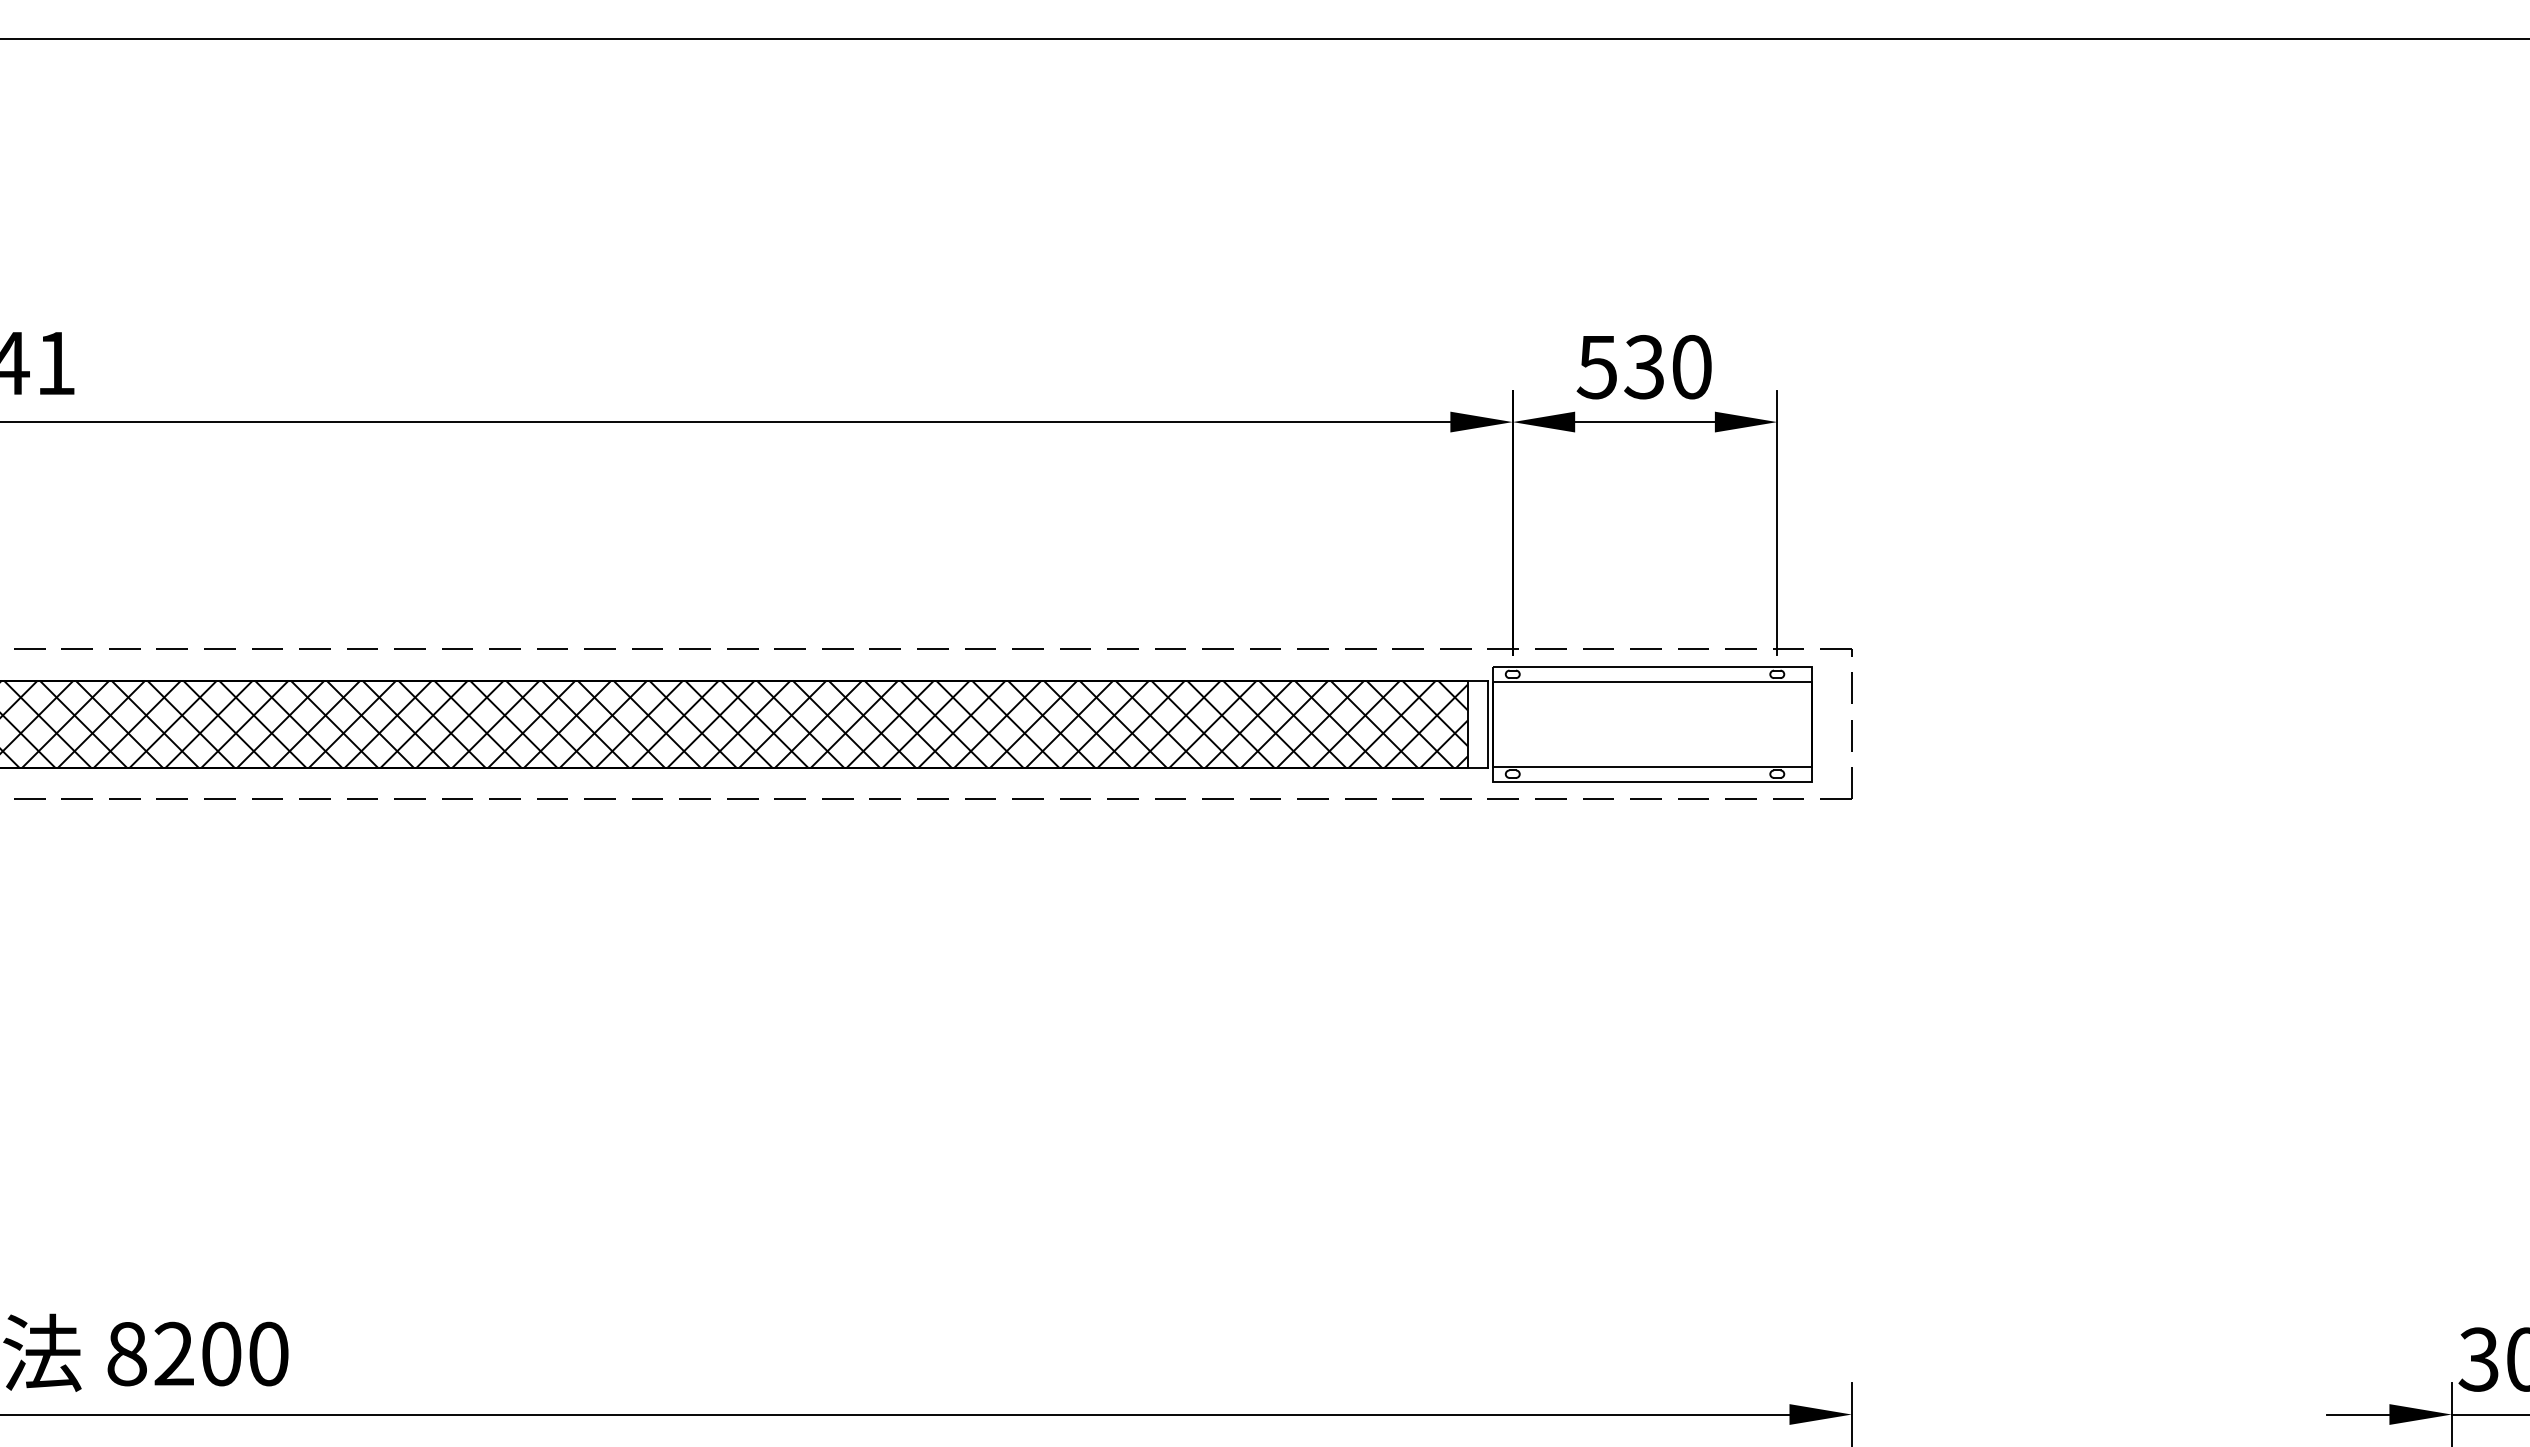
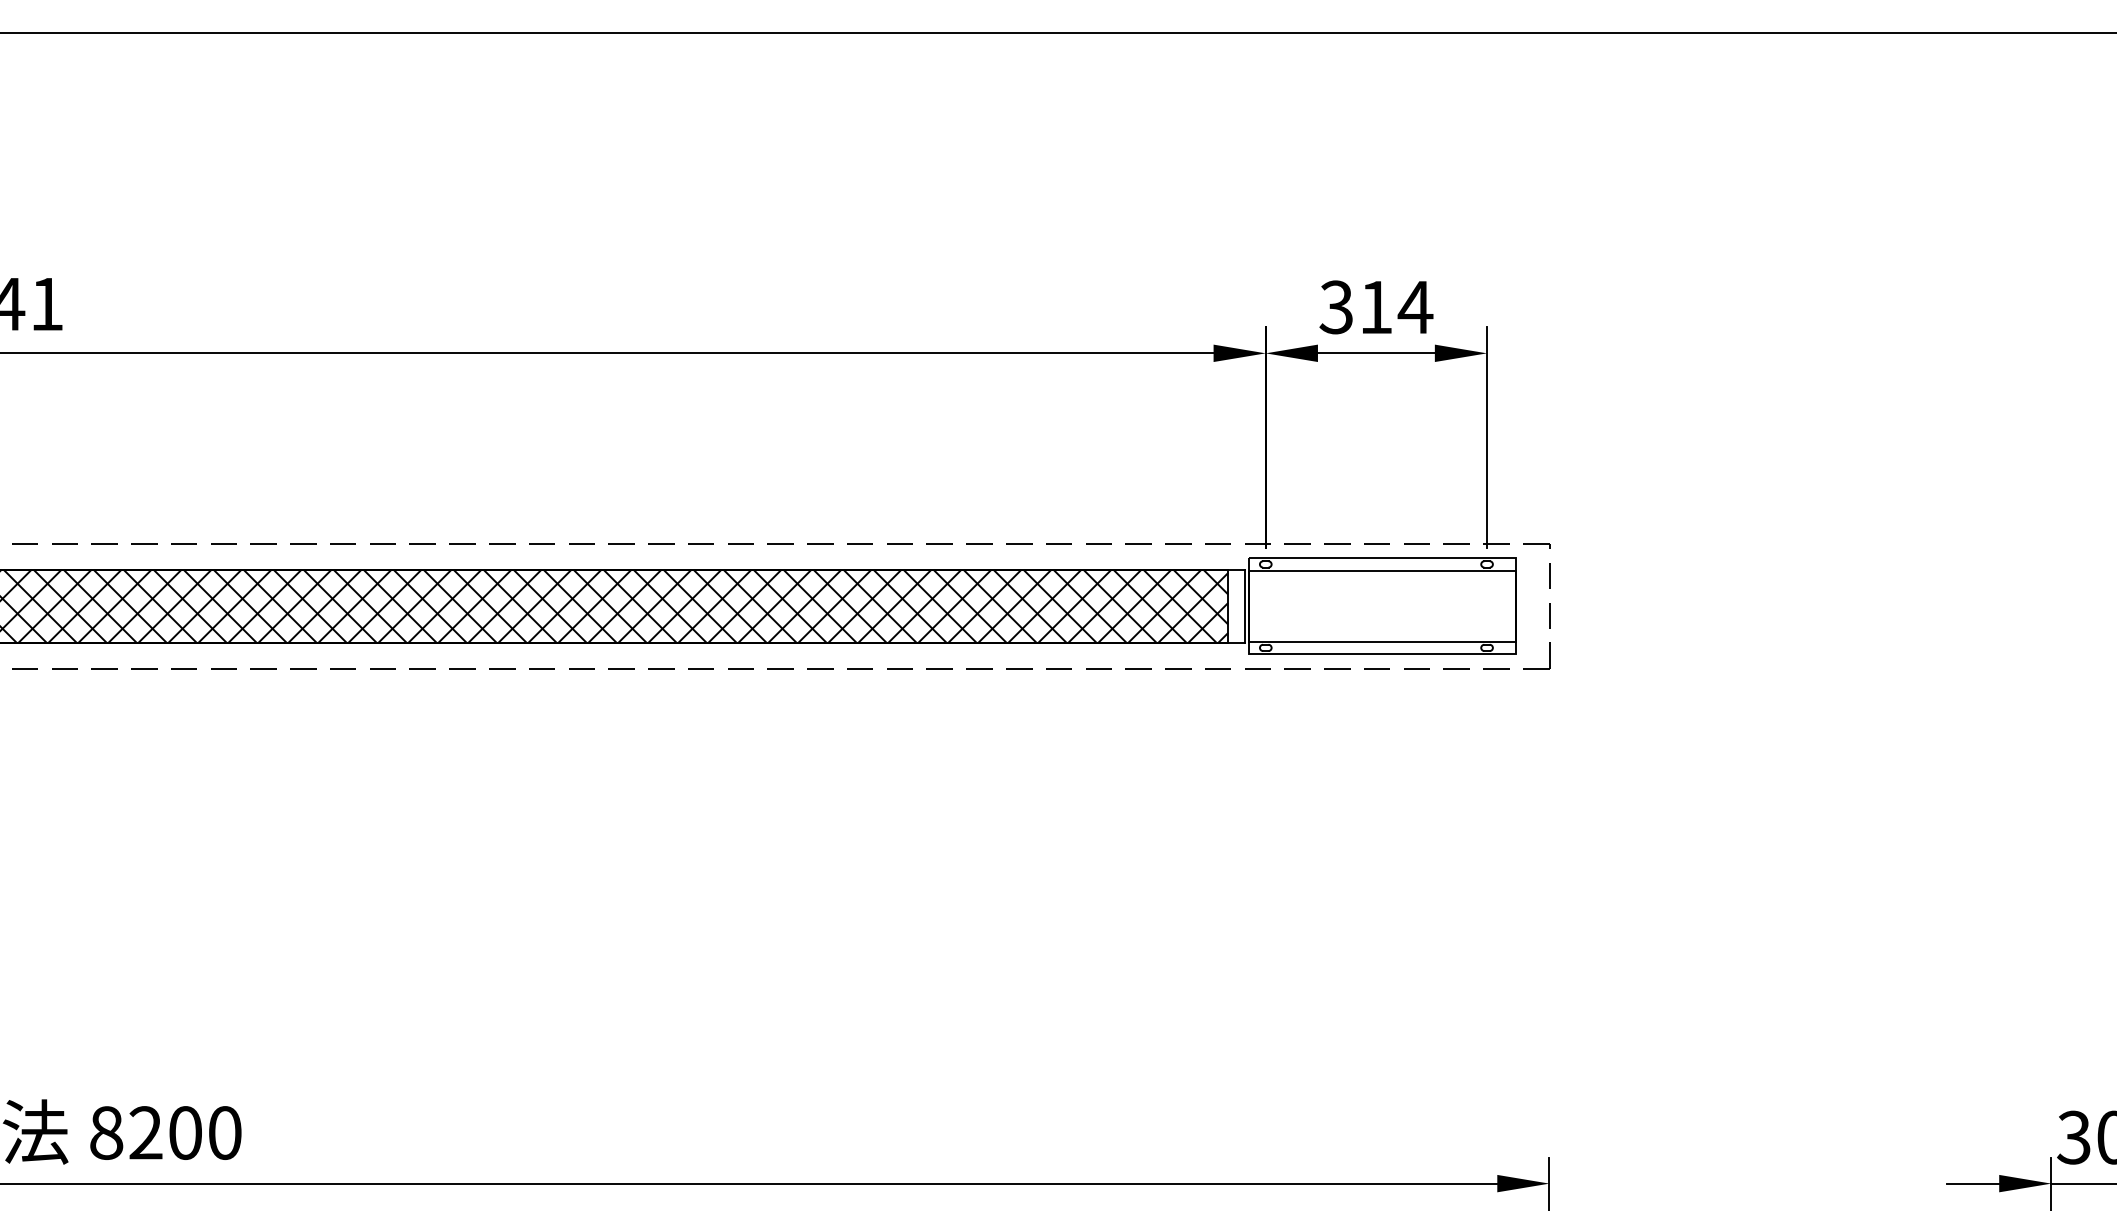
text: (1644, 367) -> (1375, 307), 530 -> 314

